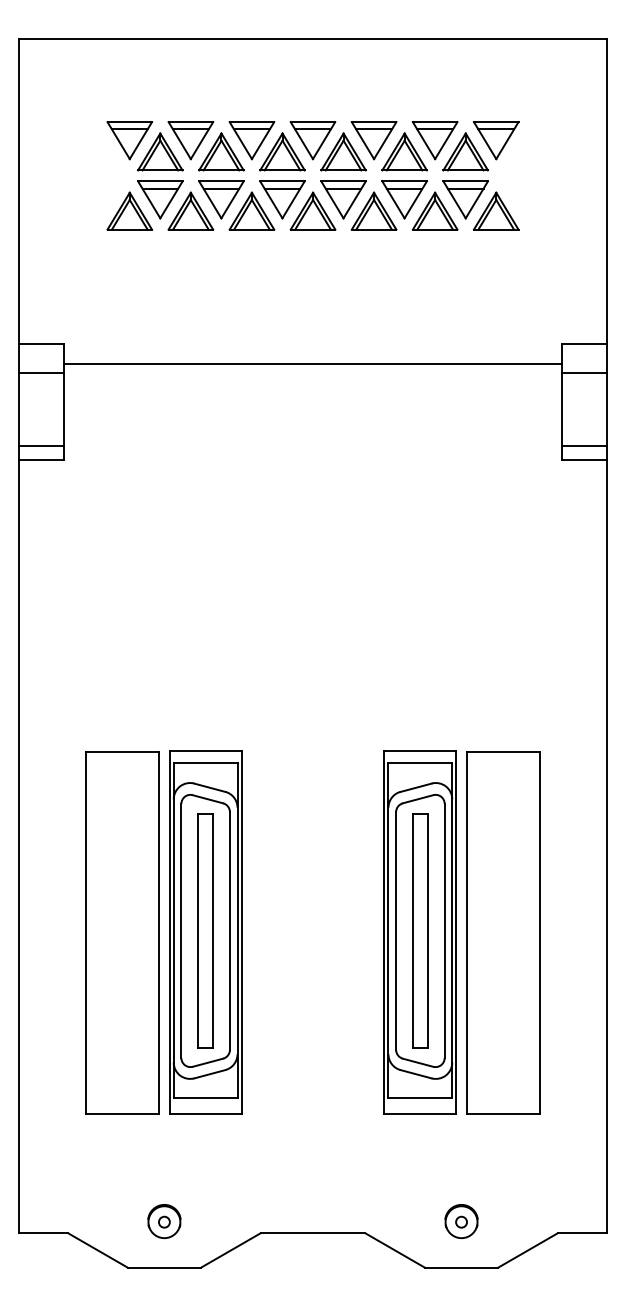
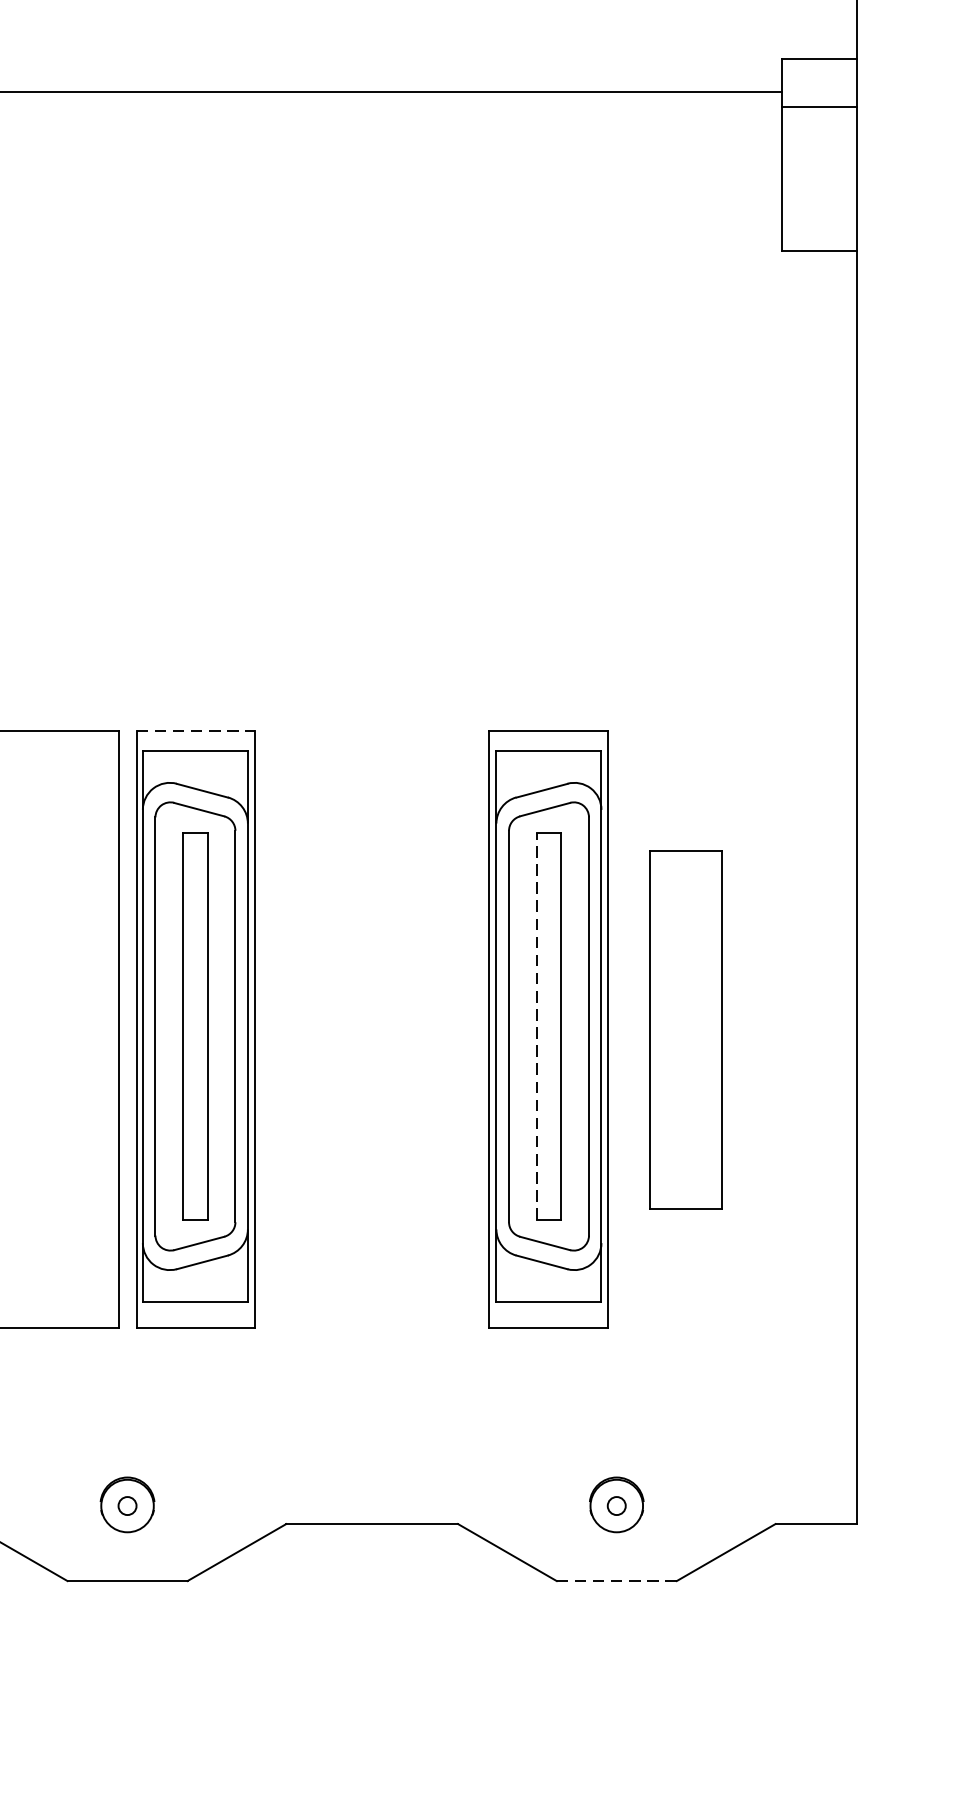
line: (584, 445) -> (819, 227), removed
line: (206, 751) -> (196, 730), solid -> dashed
line: (413, 930) -> (537, 1025), solid -> dashed
part: (503, 932) -> (685, 1029), size x0.6
line: (461, 1267) -> (616, 1580), solid -> dashed

